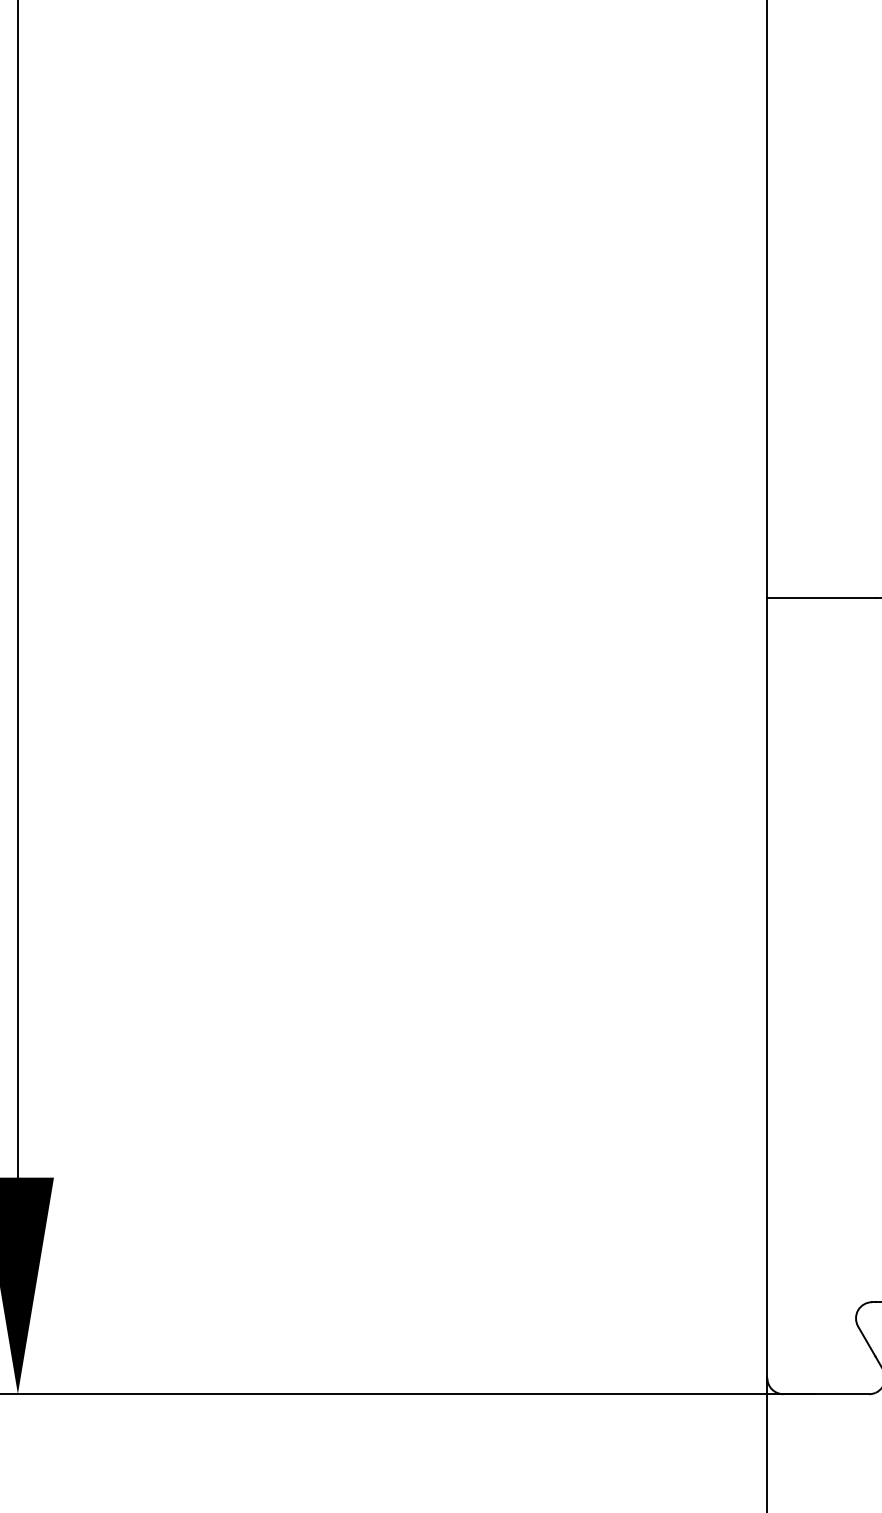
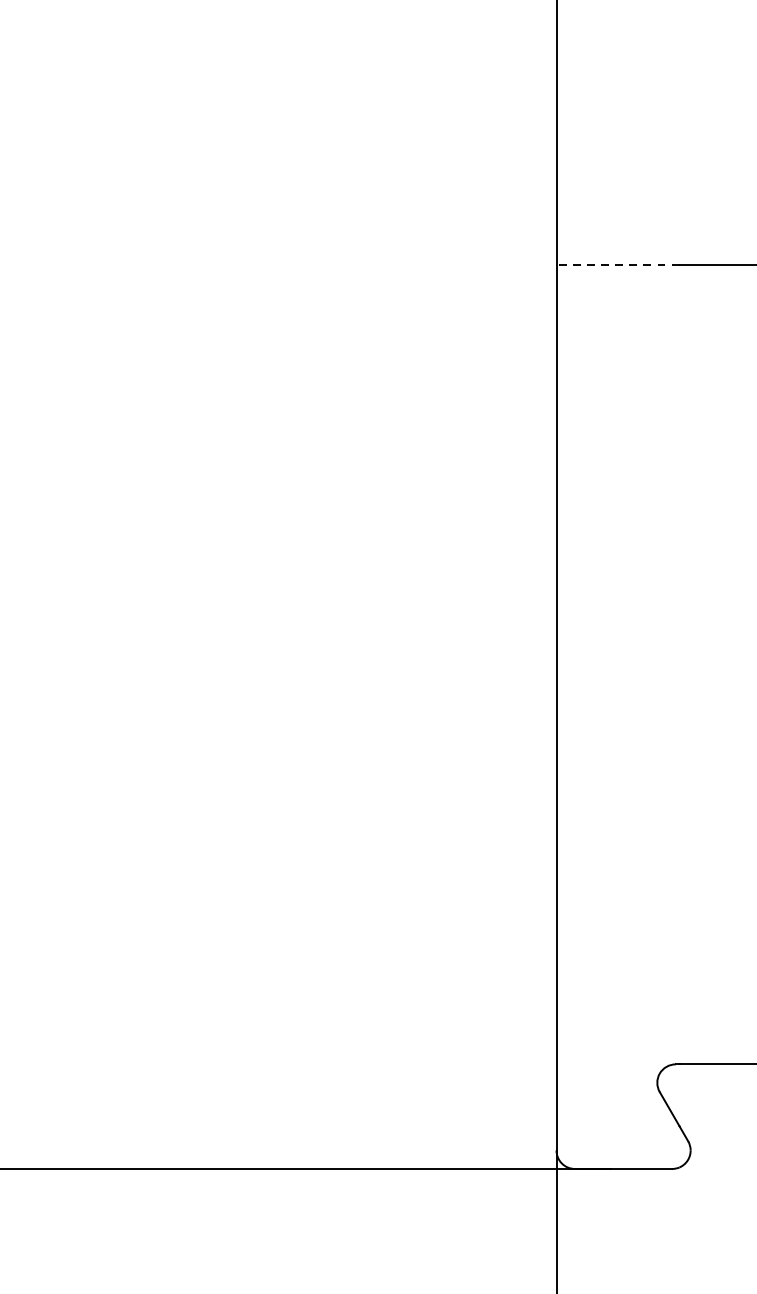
line: (820, 598) -> (616, 264), solid -> dashed

